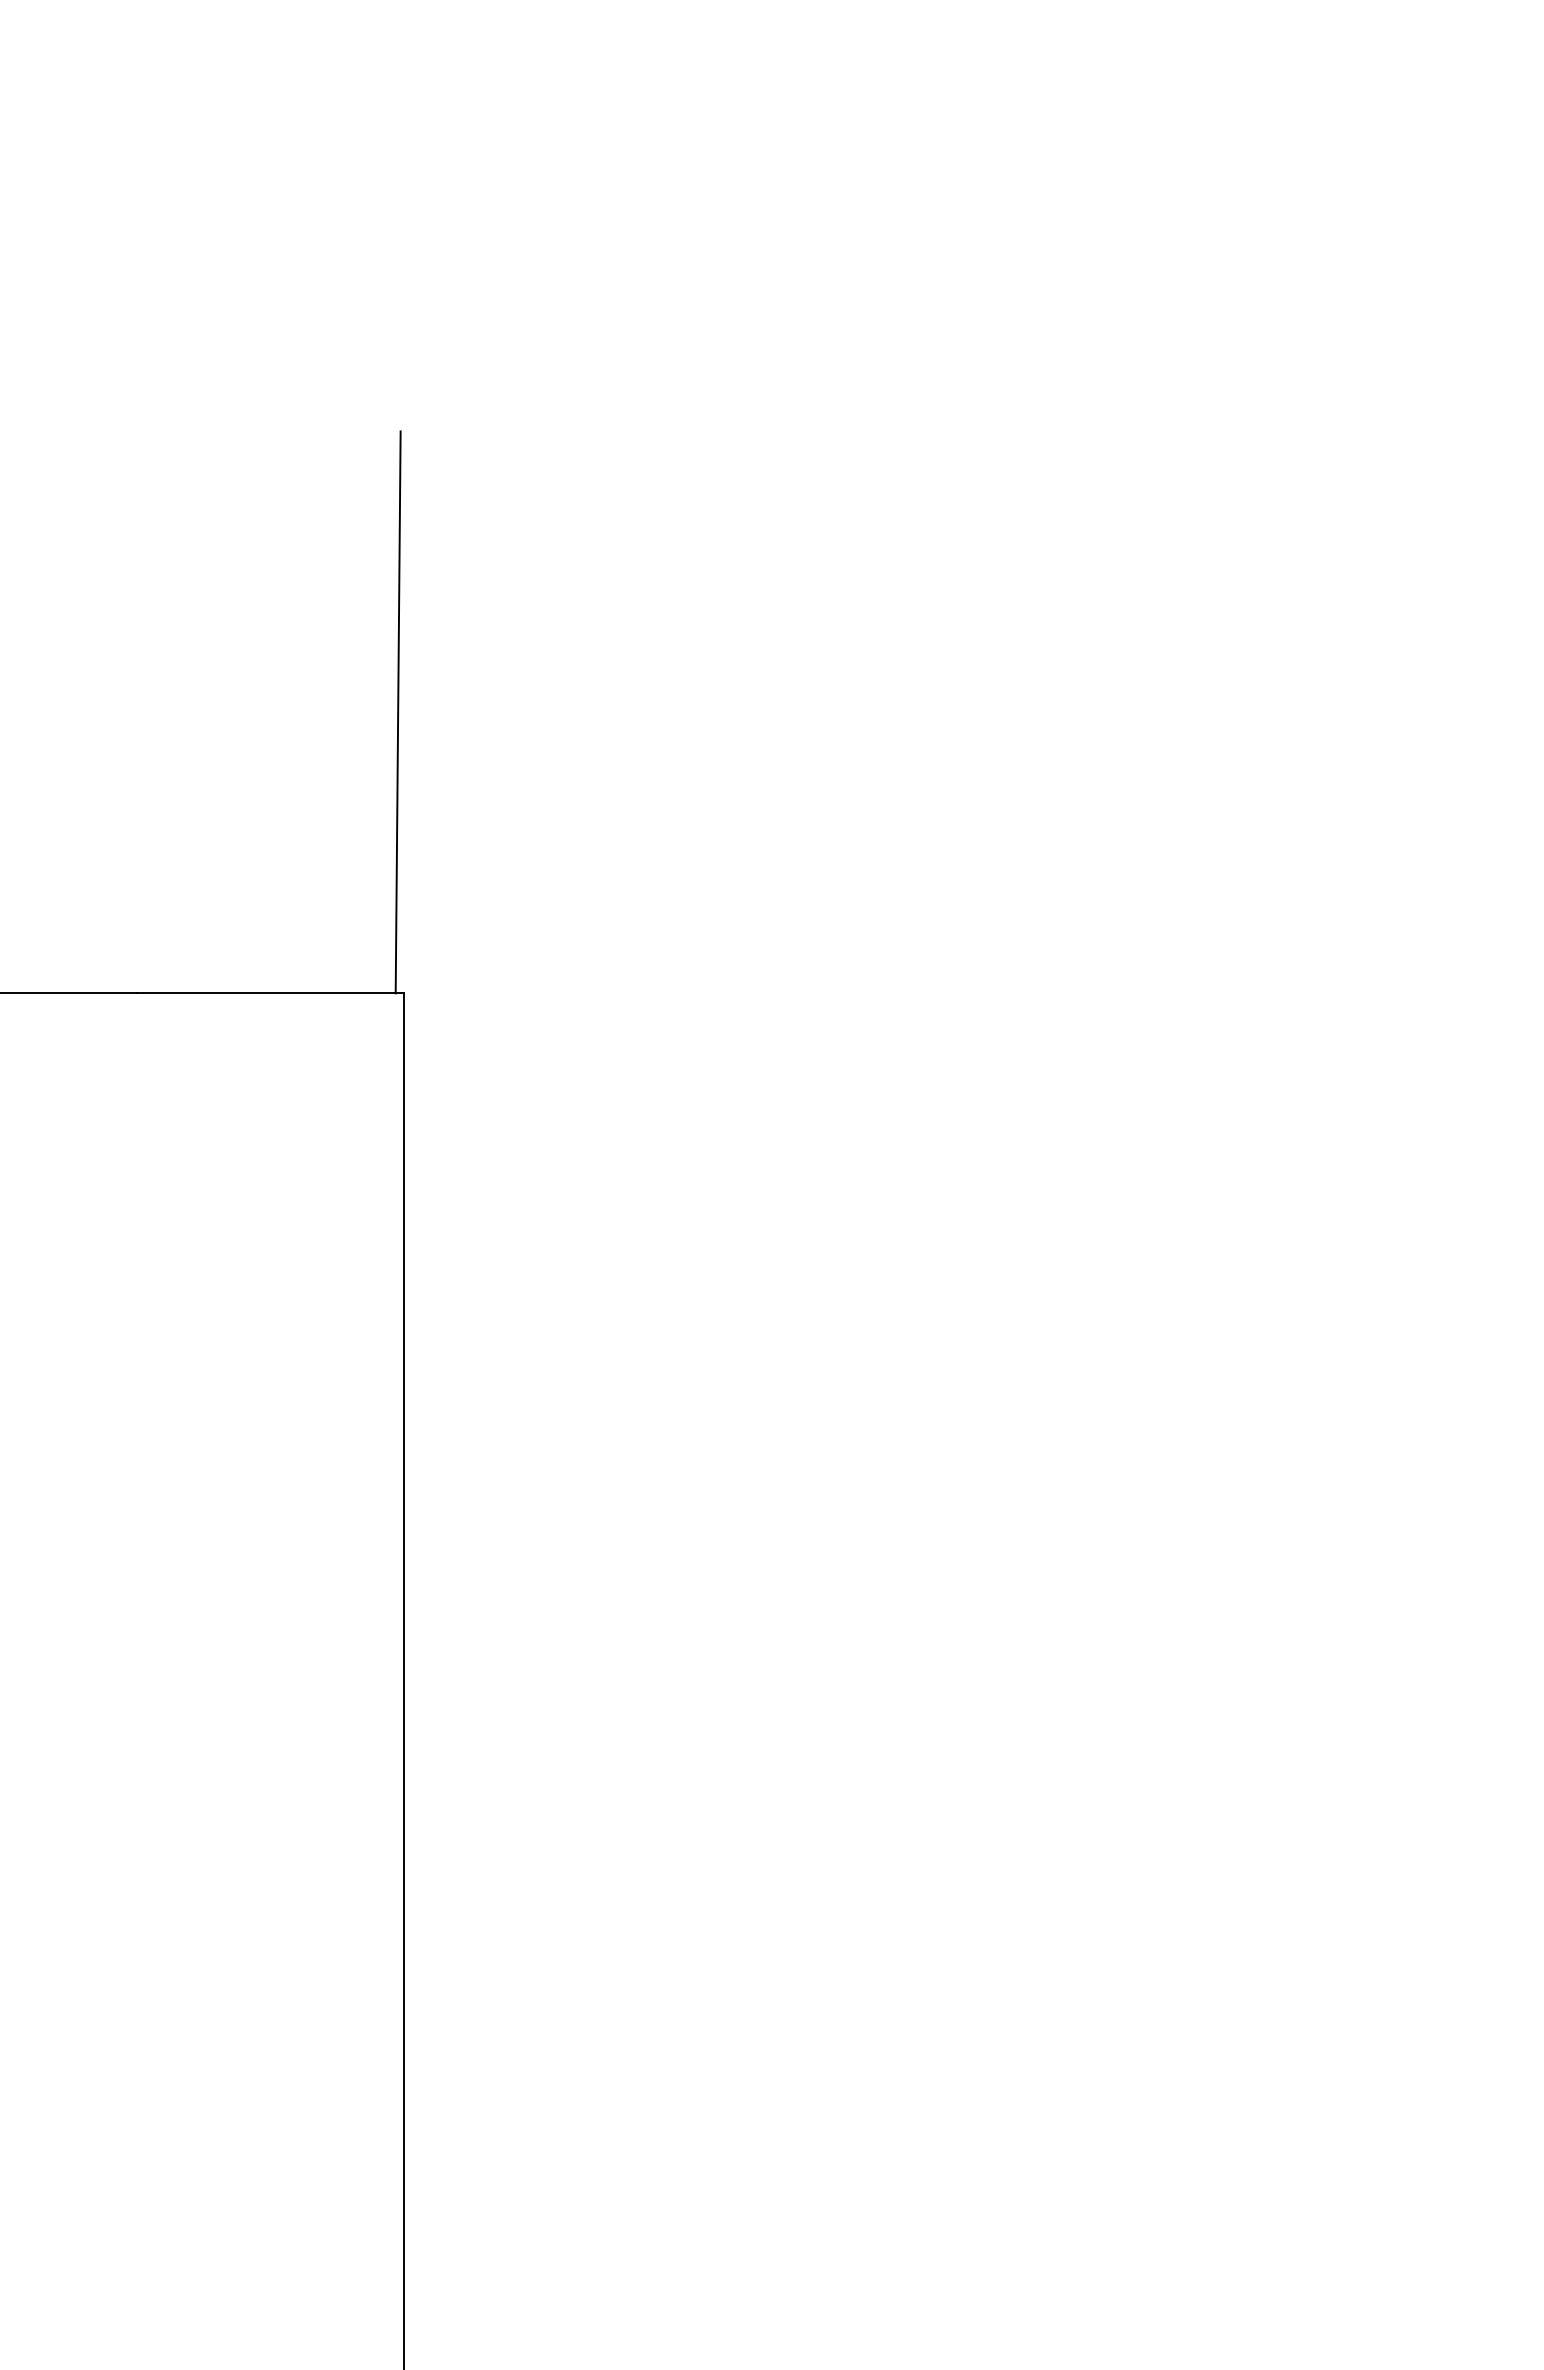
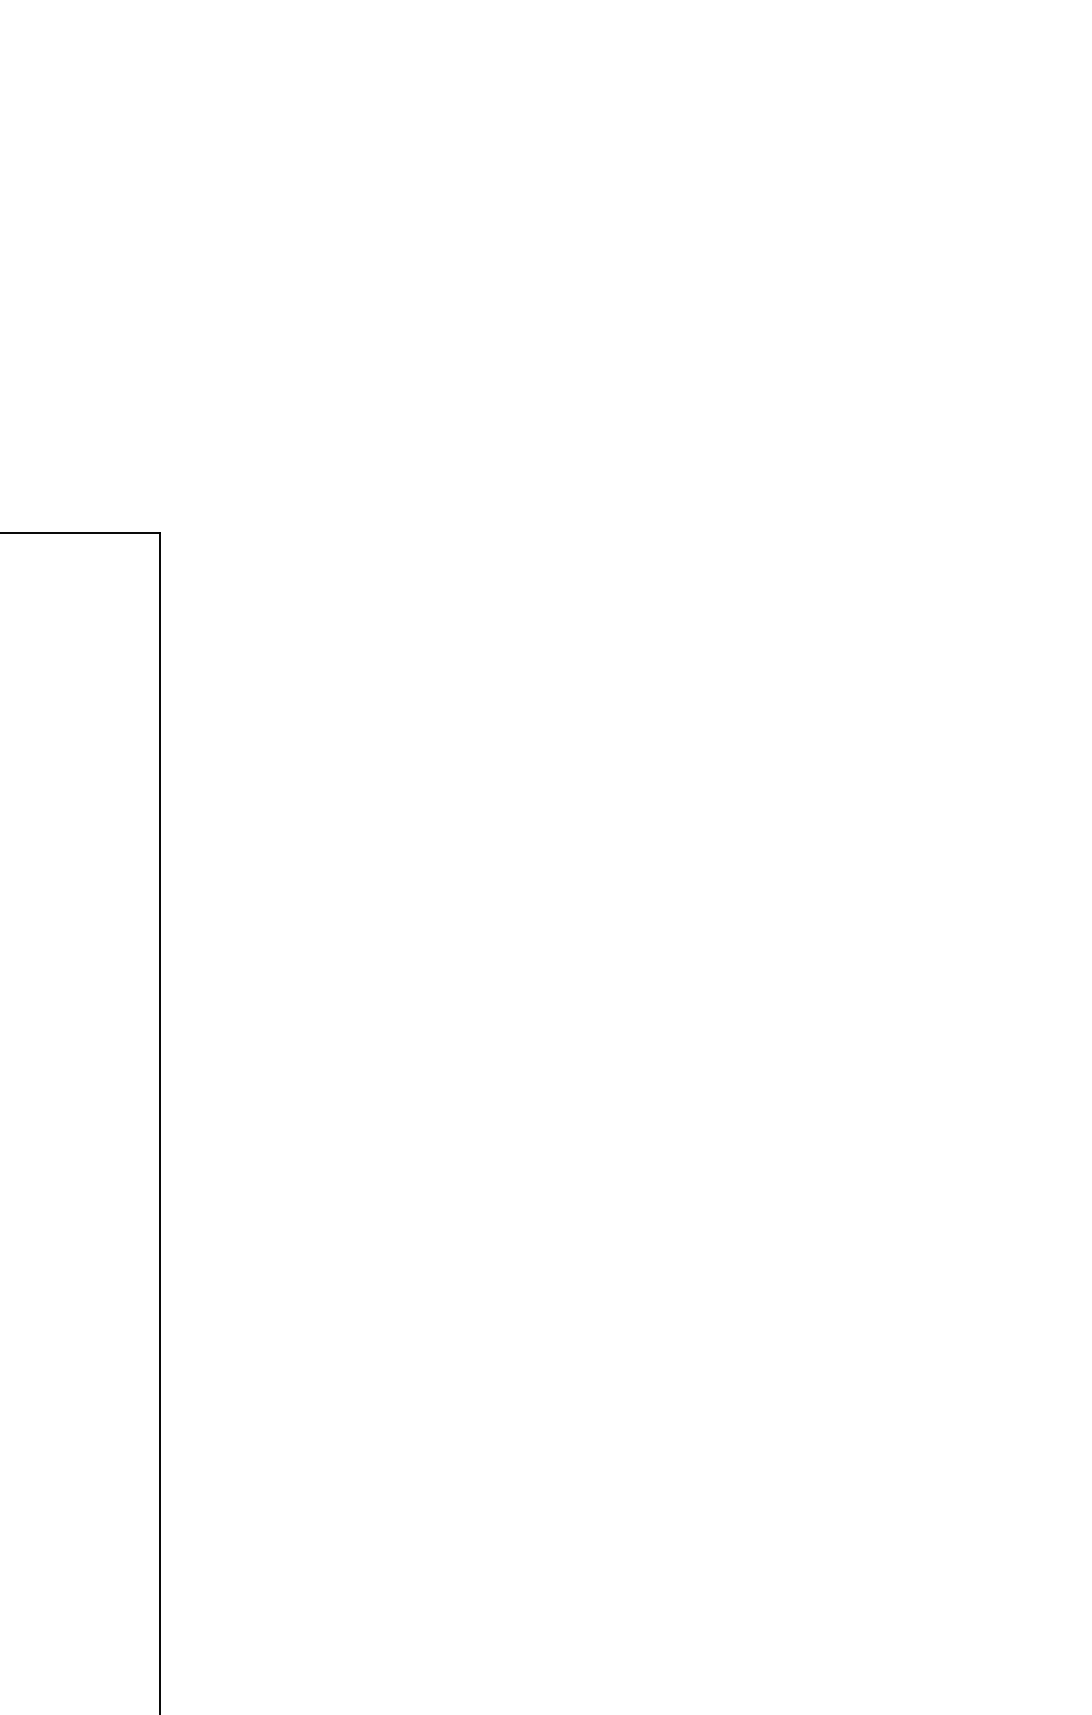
line: (397, 712) -> (155, 308), removed

